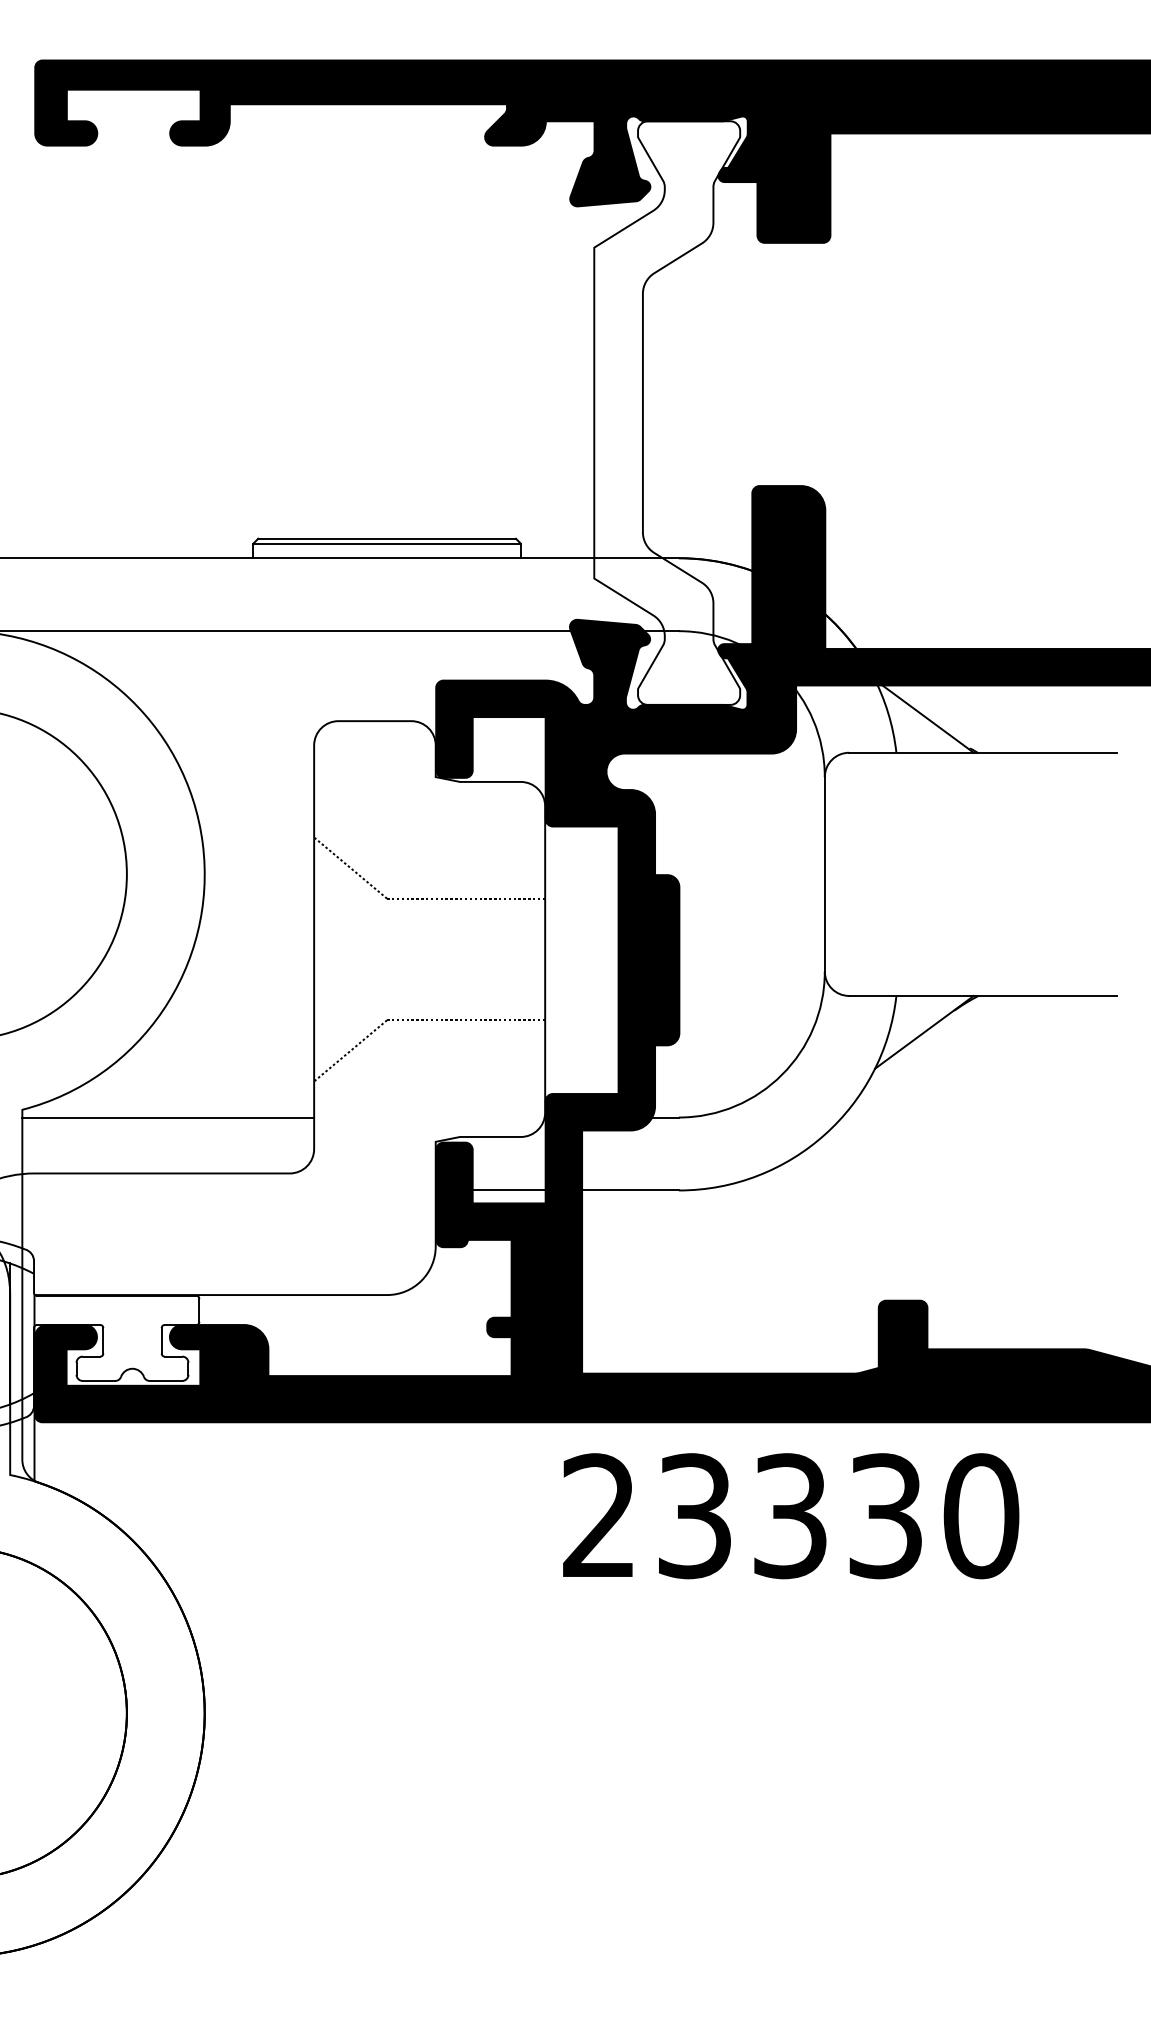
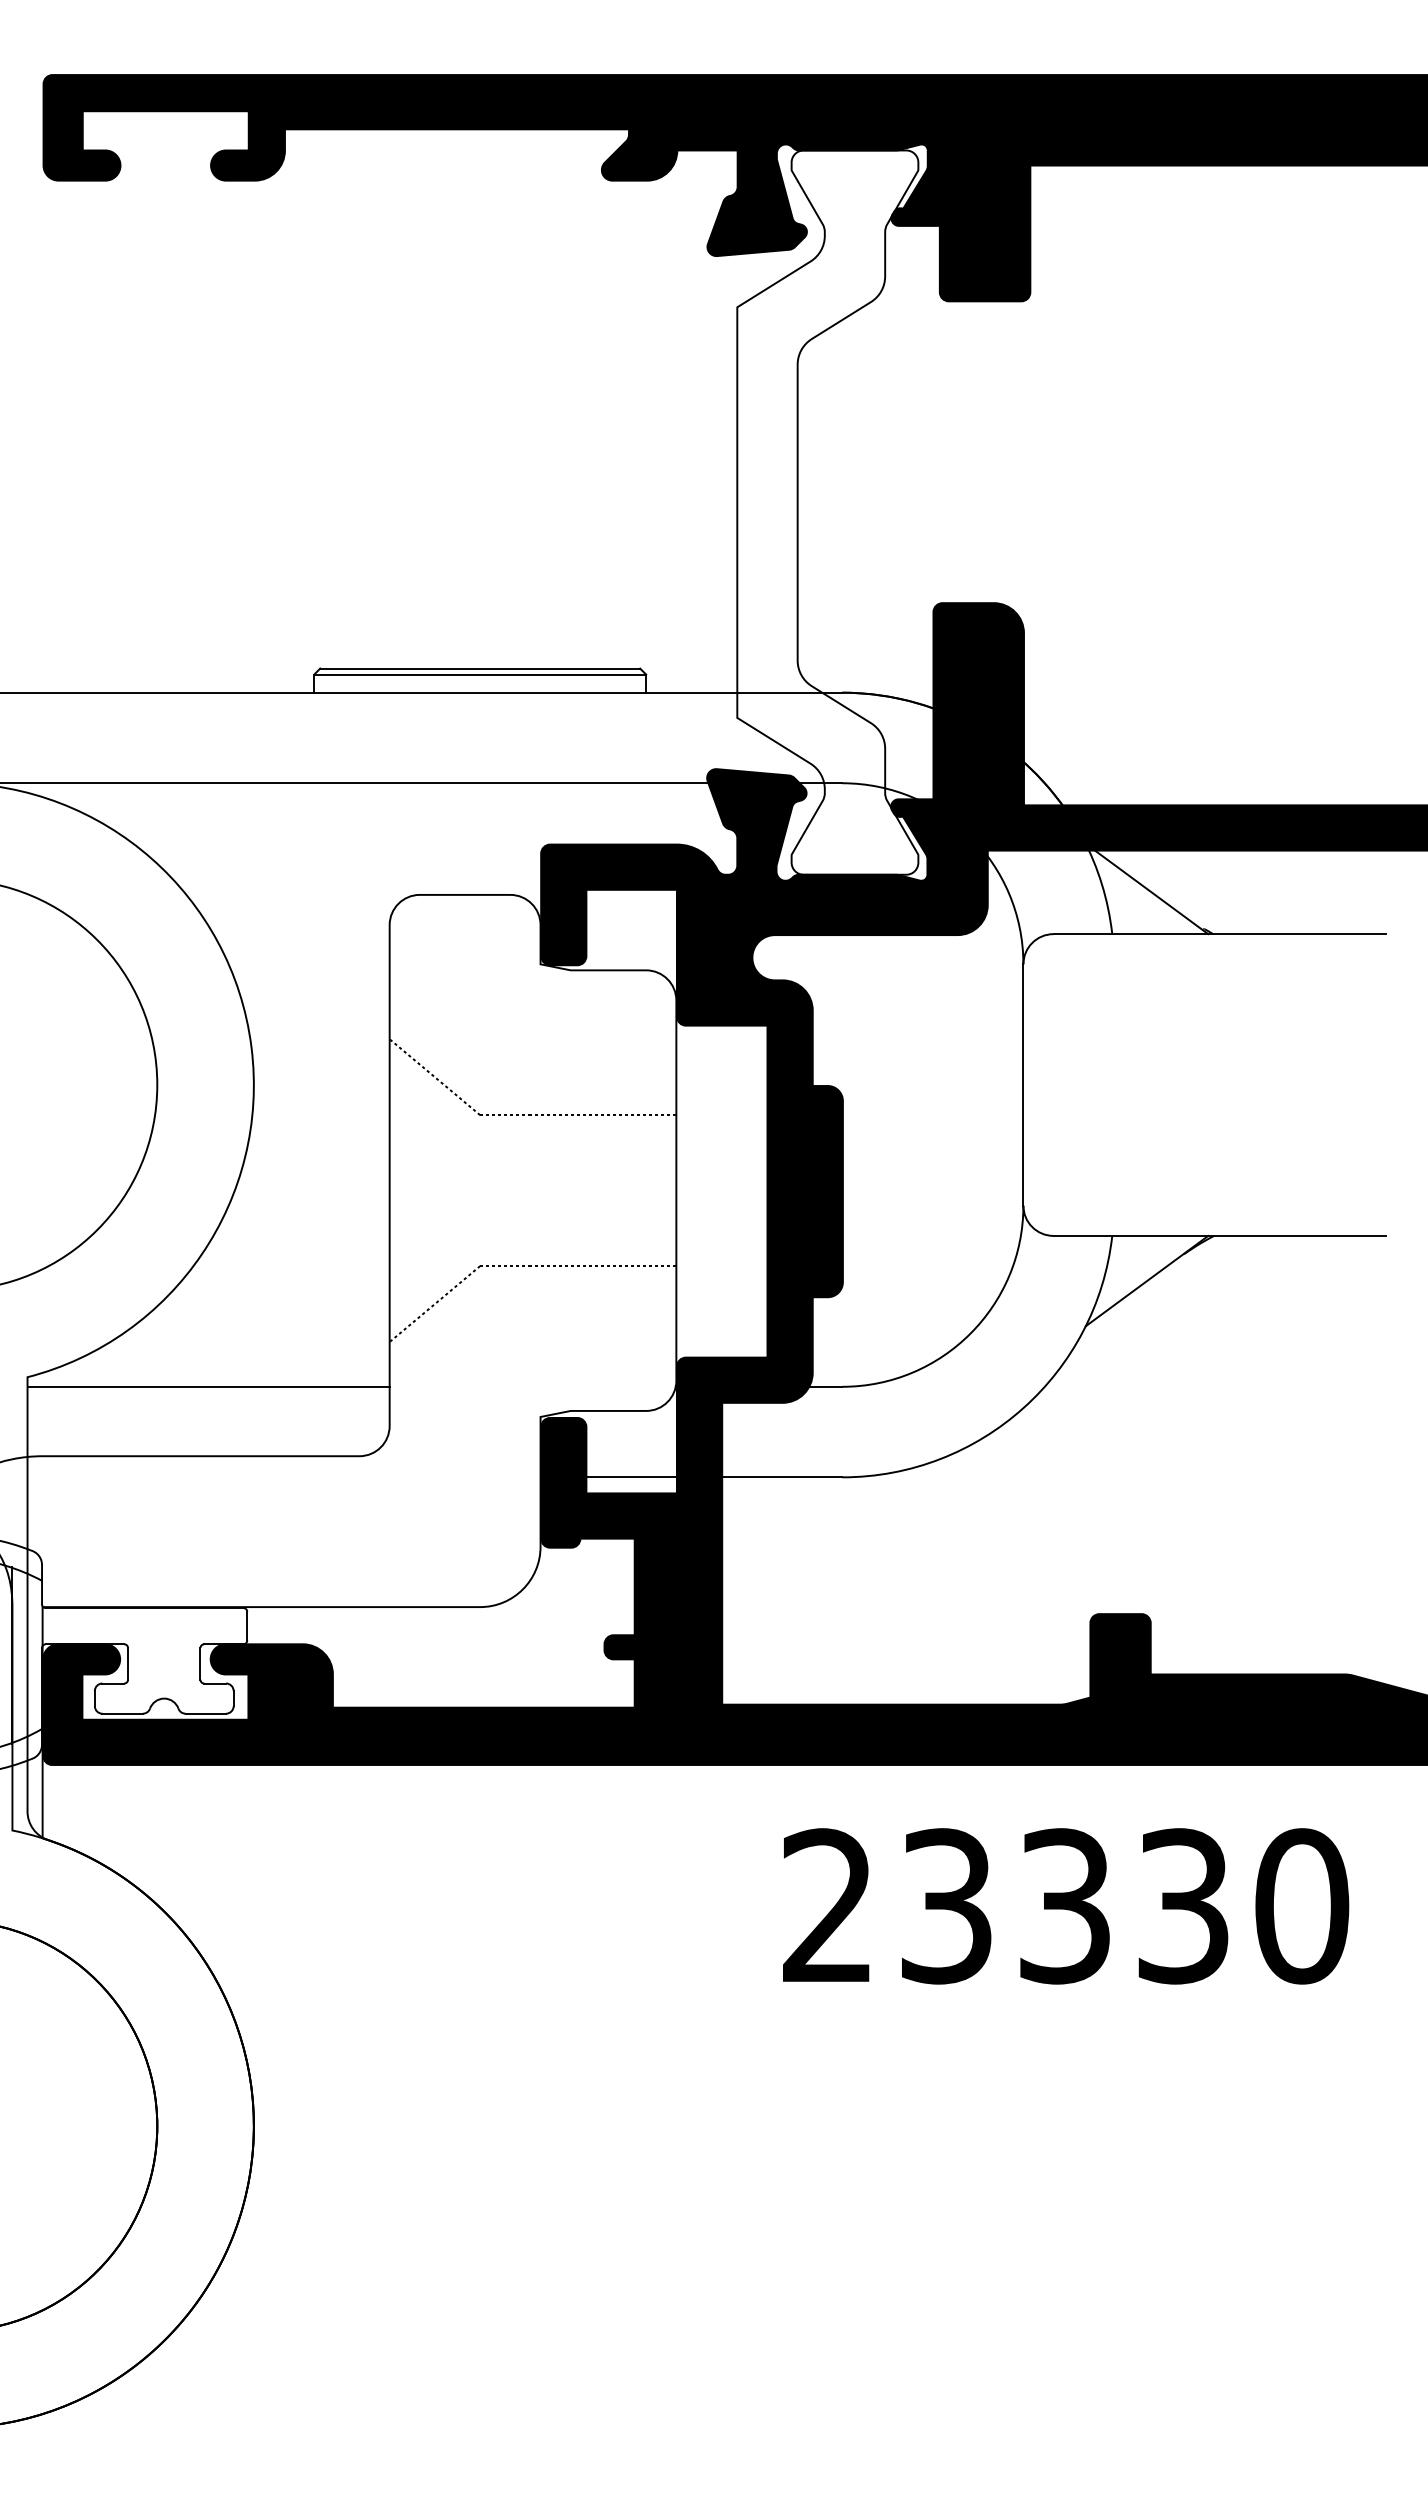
text: (791, 1516) -> (1066, 1906), moved

